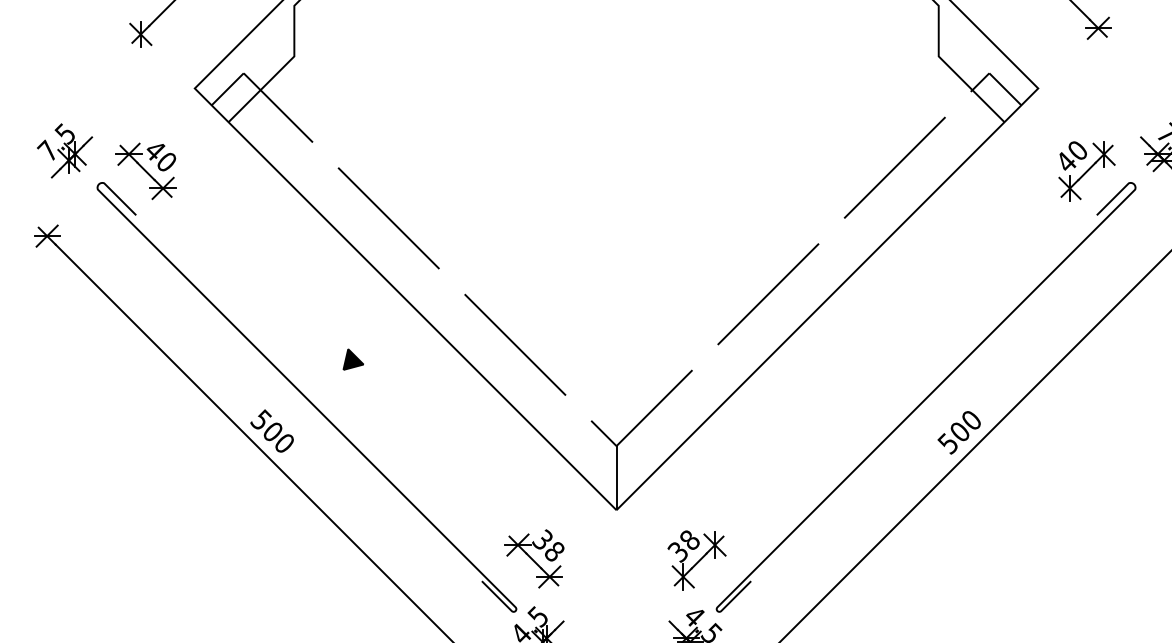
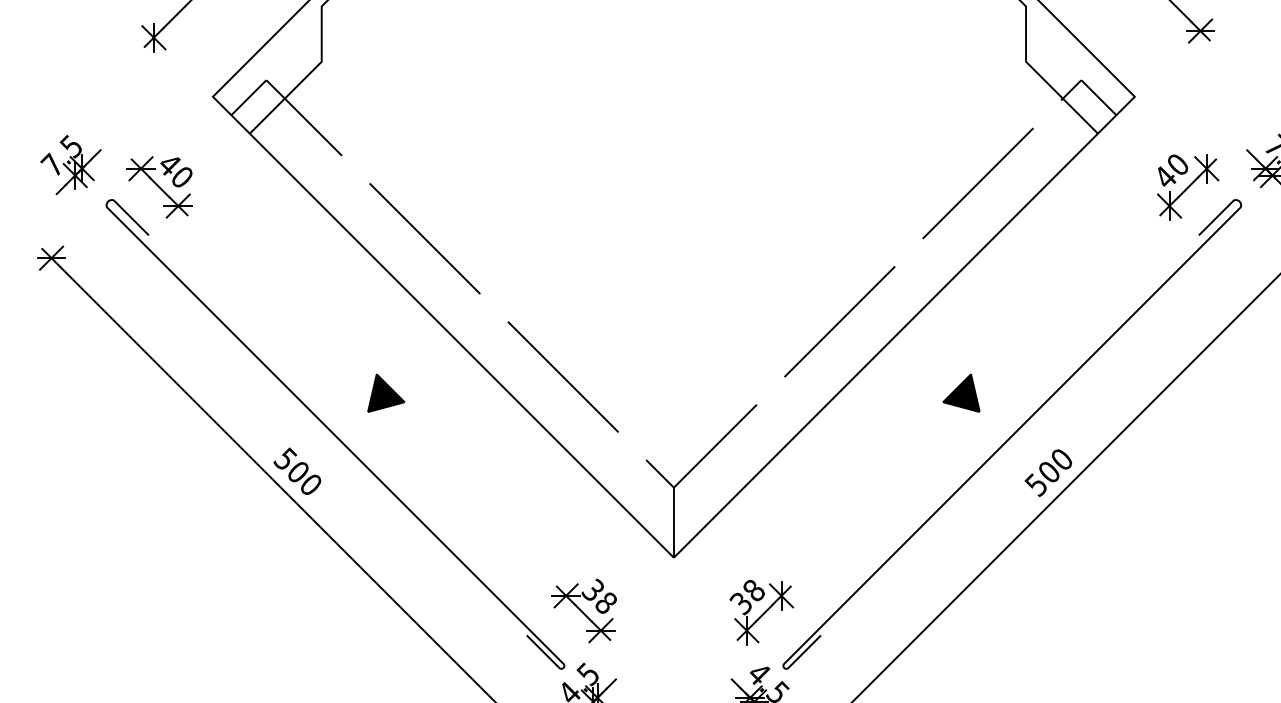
part: (353, 359) -> (386, 392), size x1.67
part: (879, 359) -> (961, 392), added

